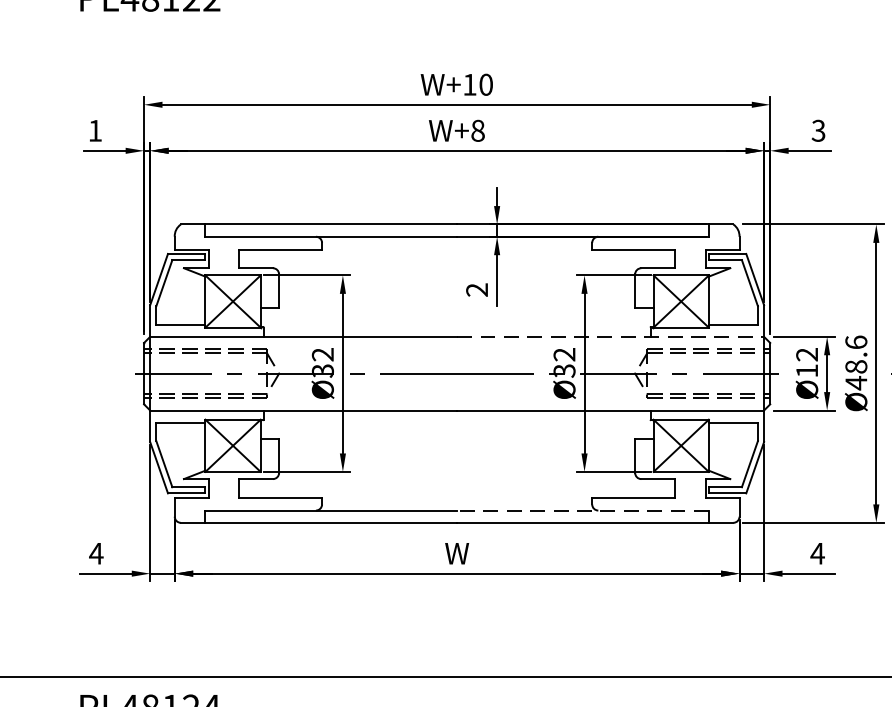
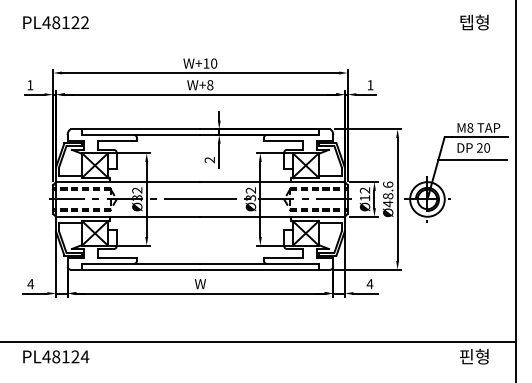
text: (818, 131) -> (370, 85), 3 -> 1
line: (612, 337) -> (273, 182), dashed -> solid
line: (582, 509) -> (259, 263), dashed -> solid

